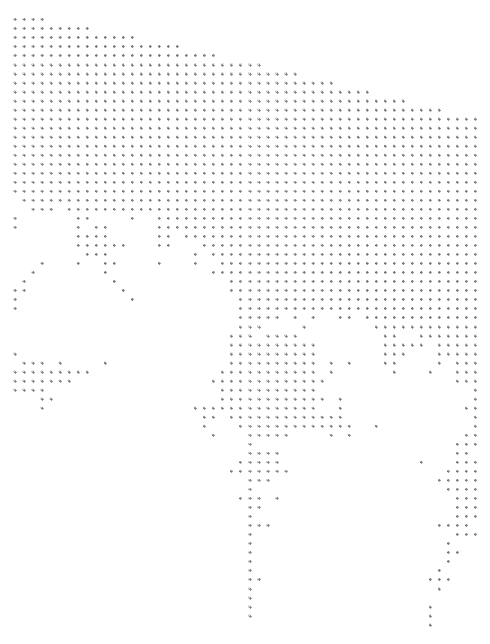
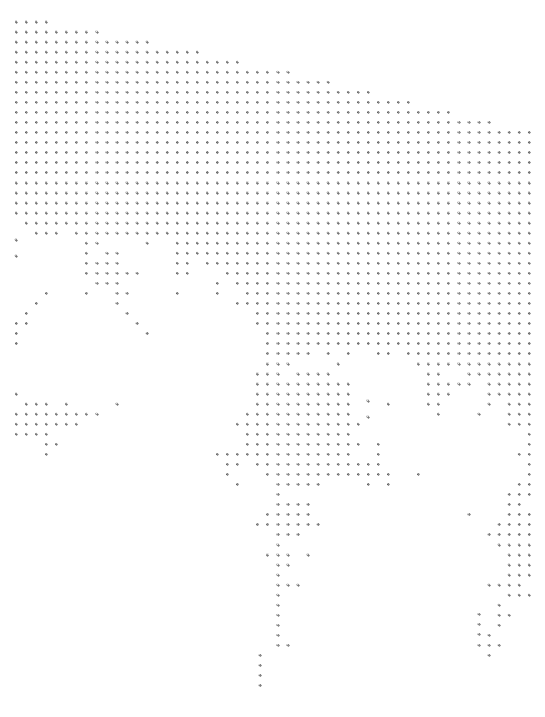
part: (14, 222) -> (15, 247), size x1.6
part: (331, 367) -> (368, 409), size x1.6
part: (249, 602) -> (259, 670), moved
part: (430, 615) -> (478, 623), moved

